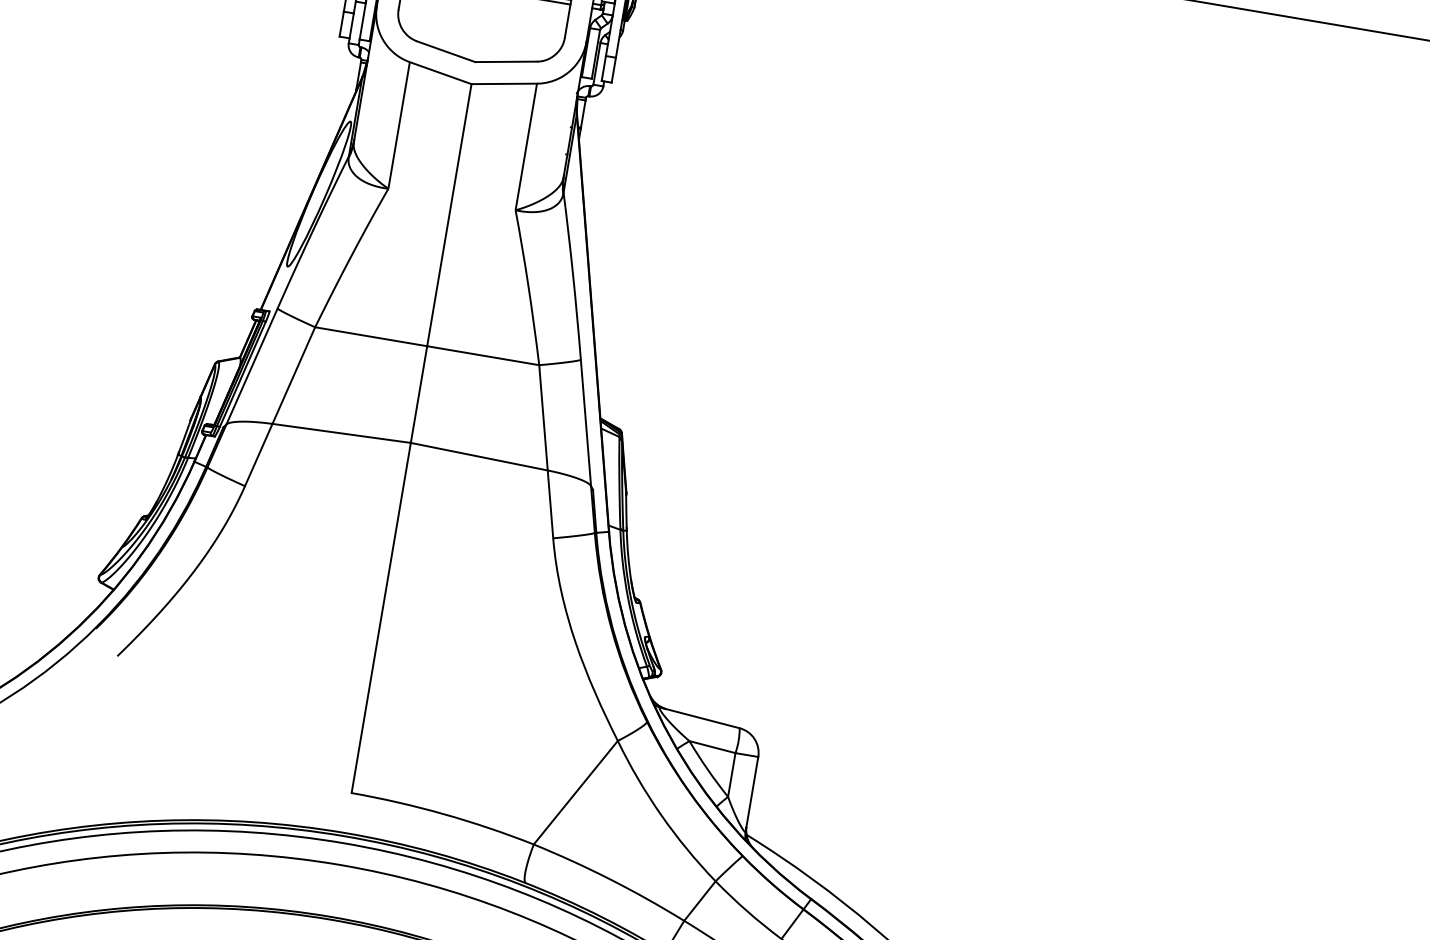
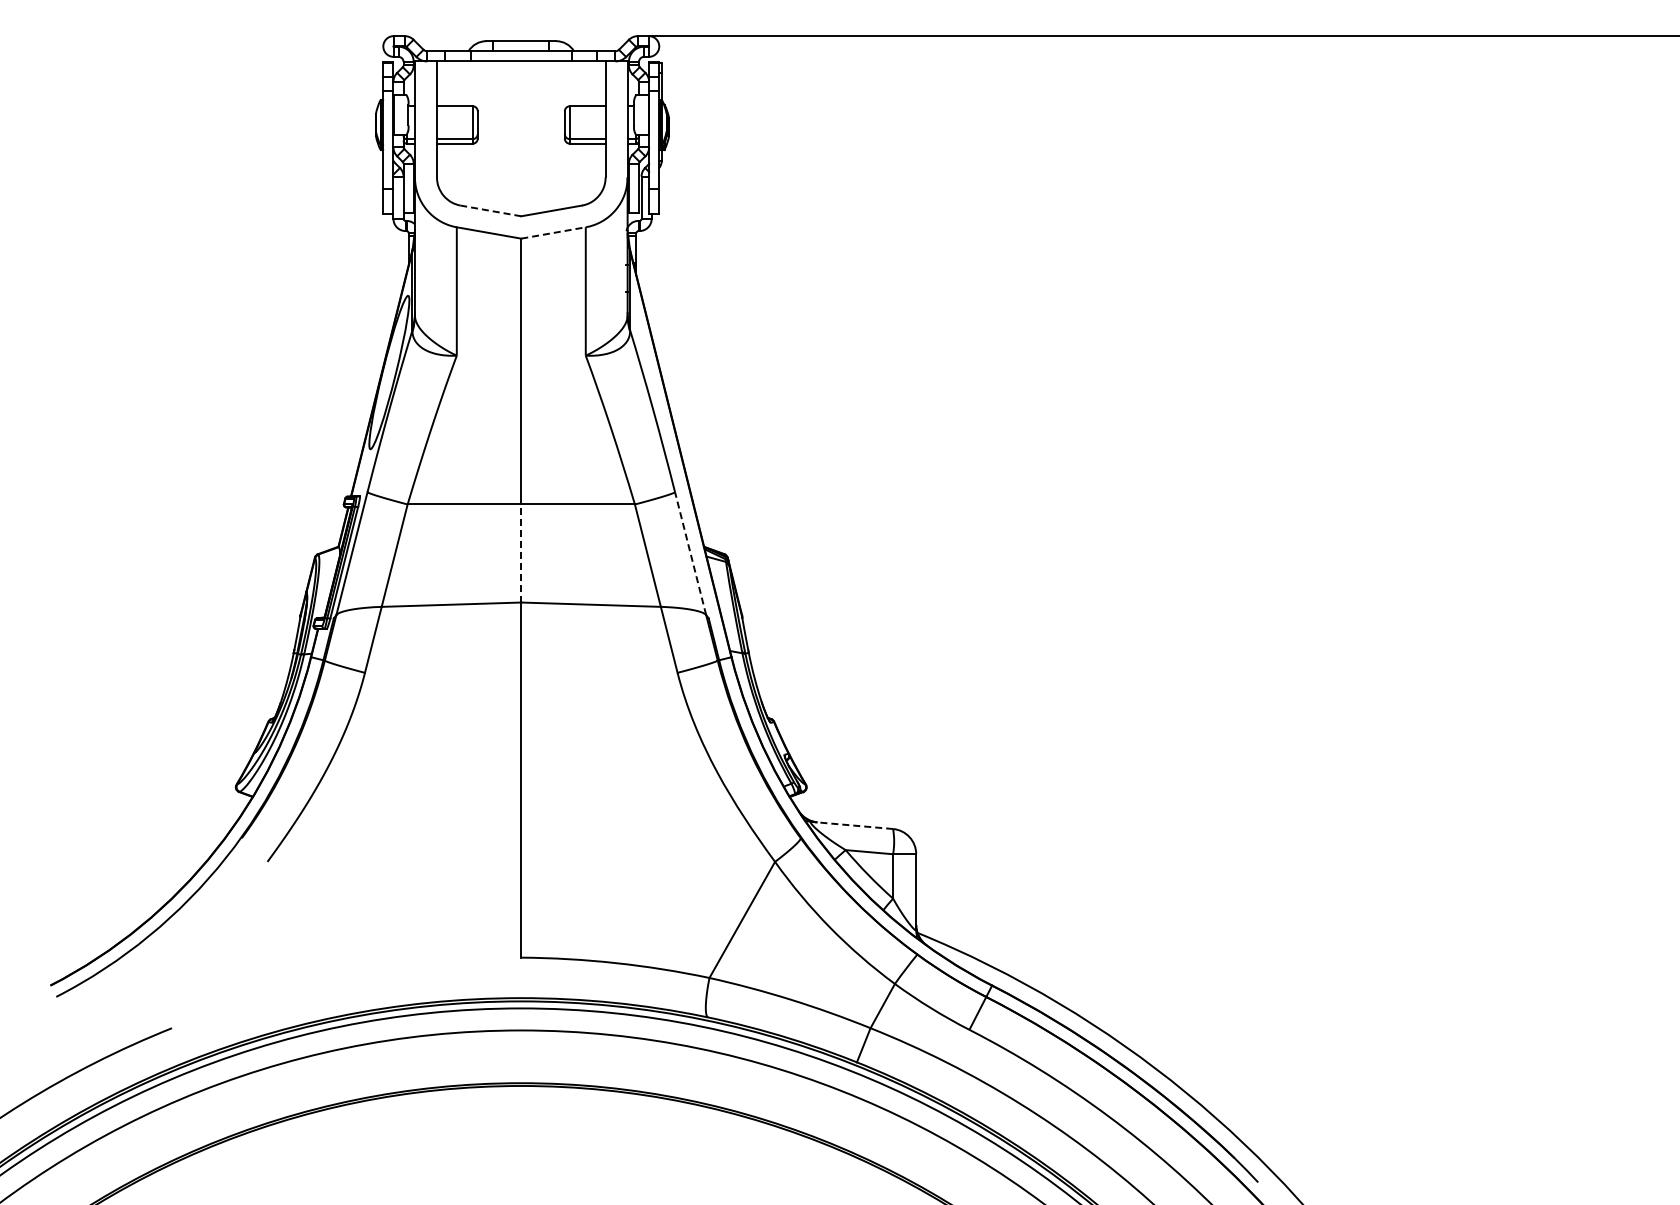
line: (445, 51) -> (490, 210), solid -> dashed
line: (504, 83) -> (553, 232), solid -> dashed
line: (419, 394) -> (521, 553), solid -> dashed
line: (585, 422) -> (690, 553), solid -> dashed
line: (700, 717) -> (852, 825), solid -> dashed

